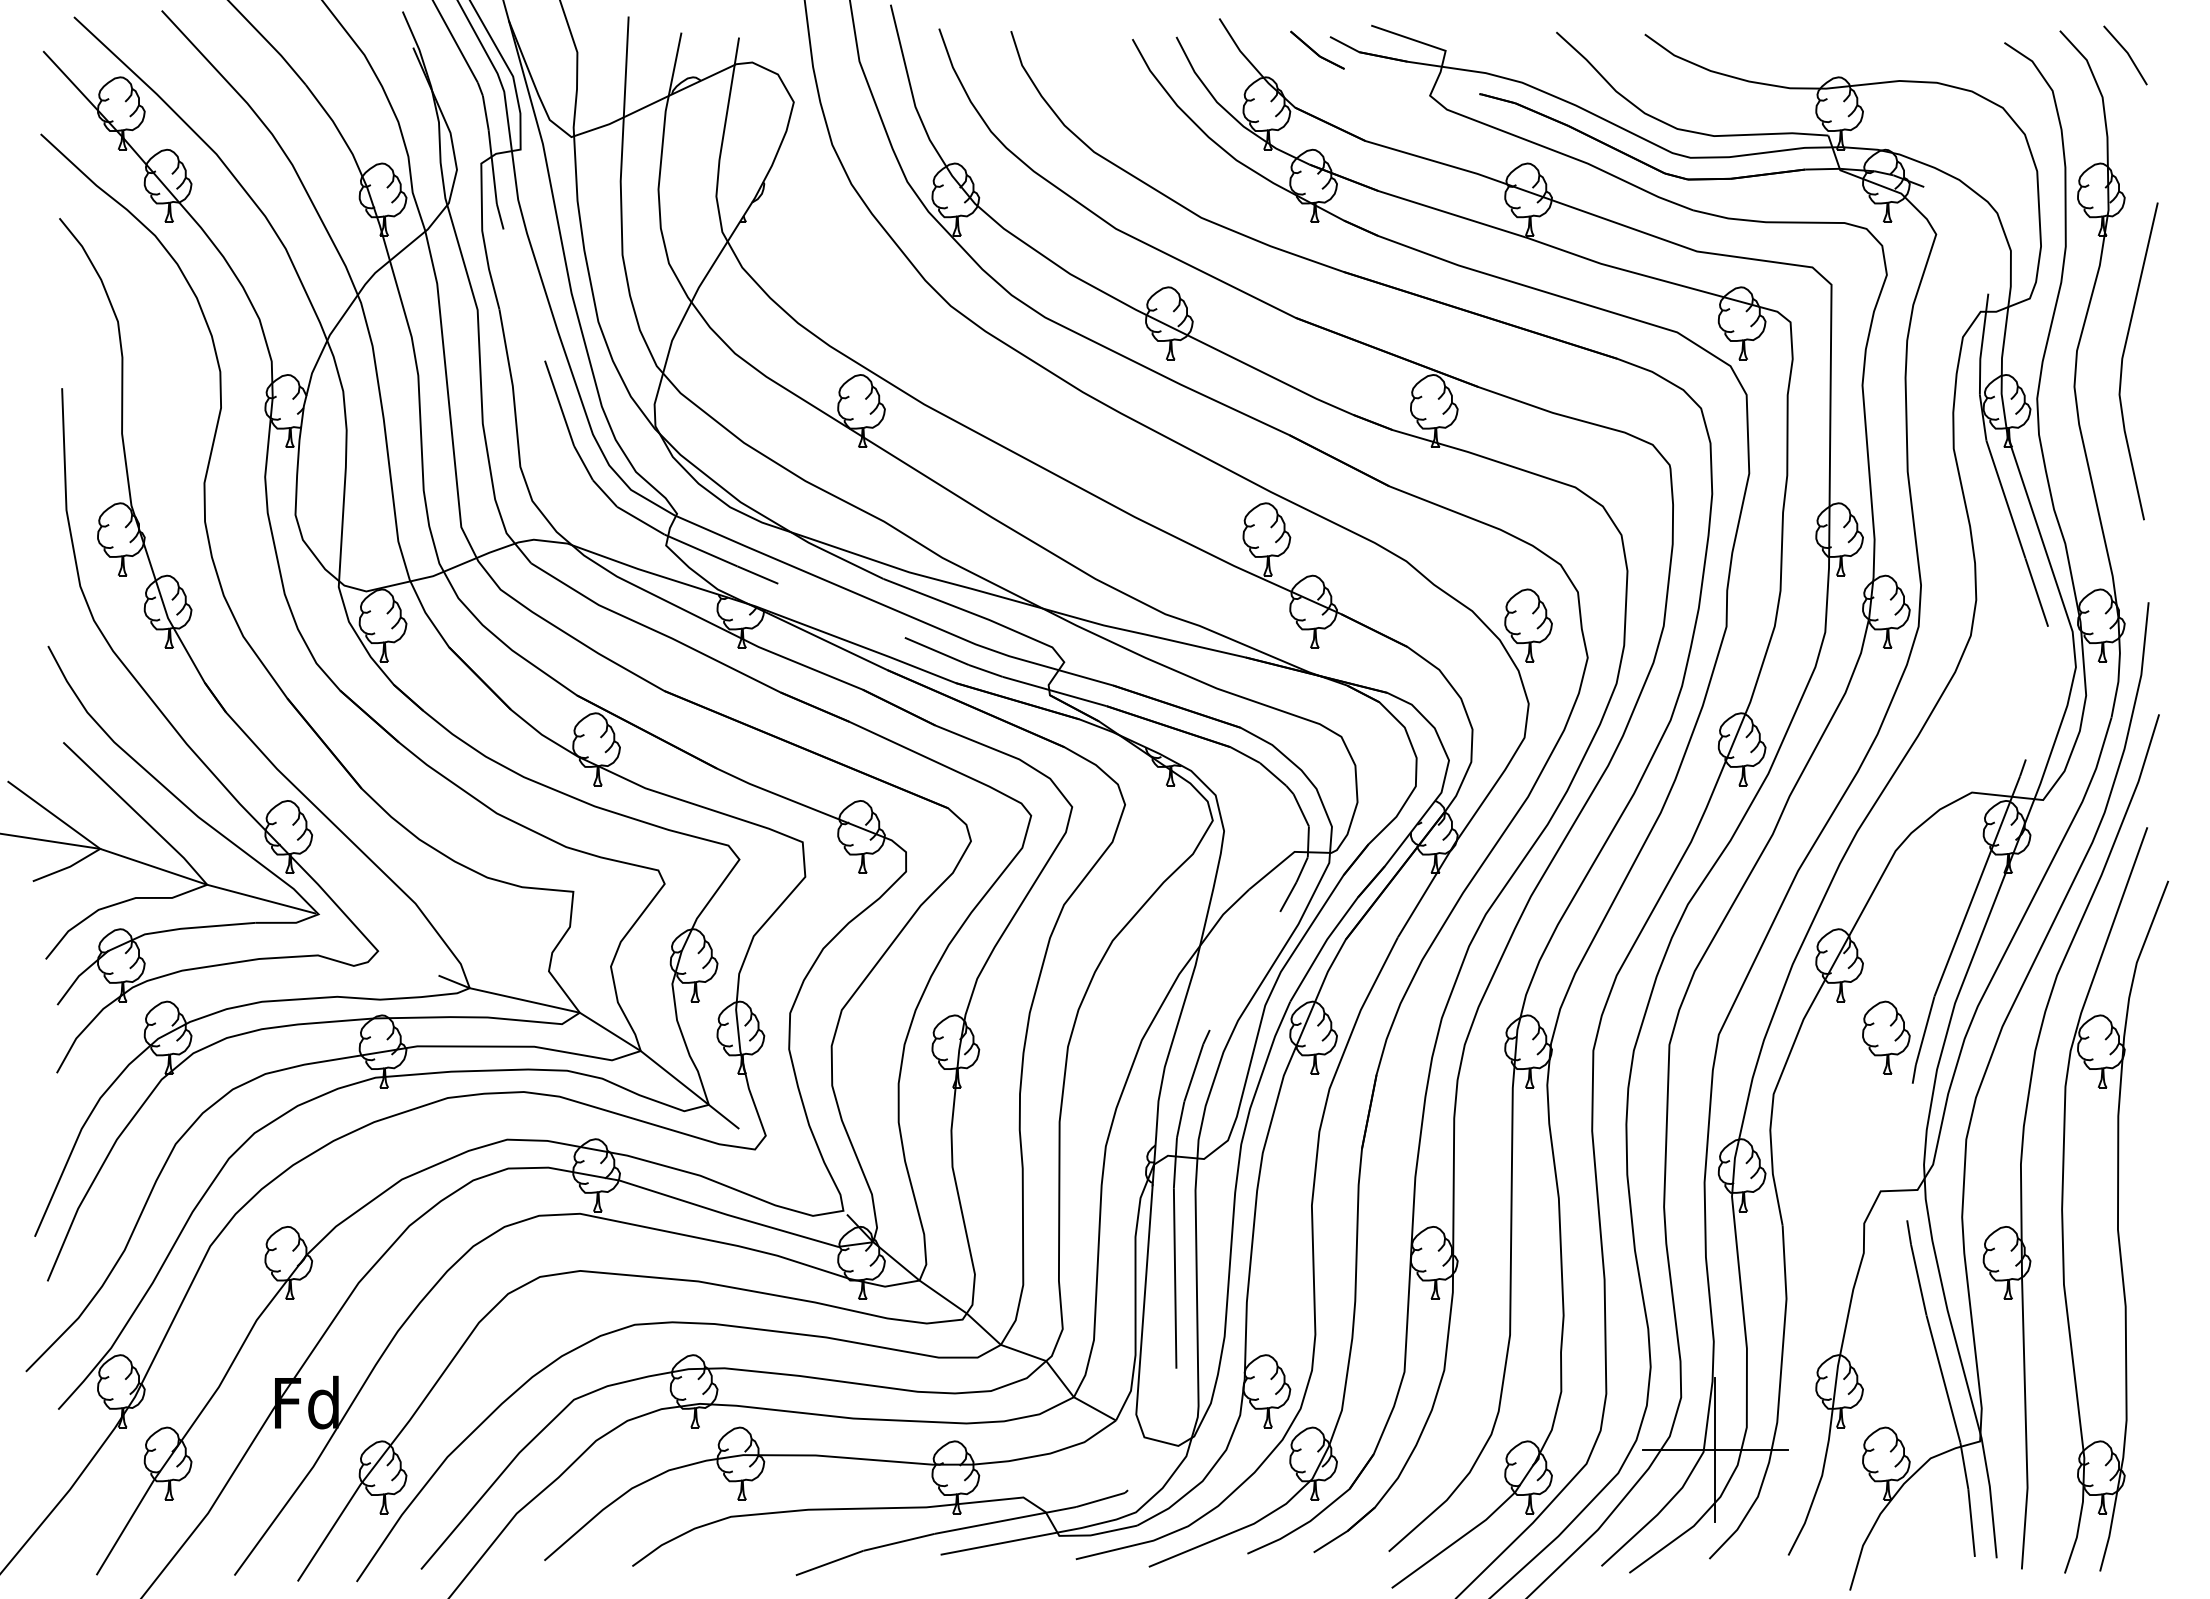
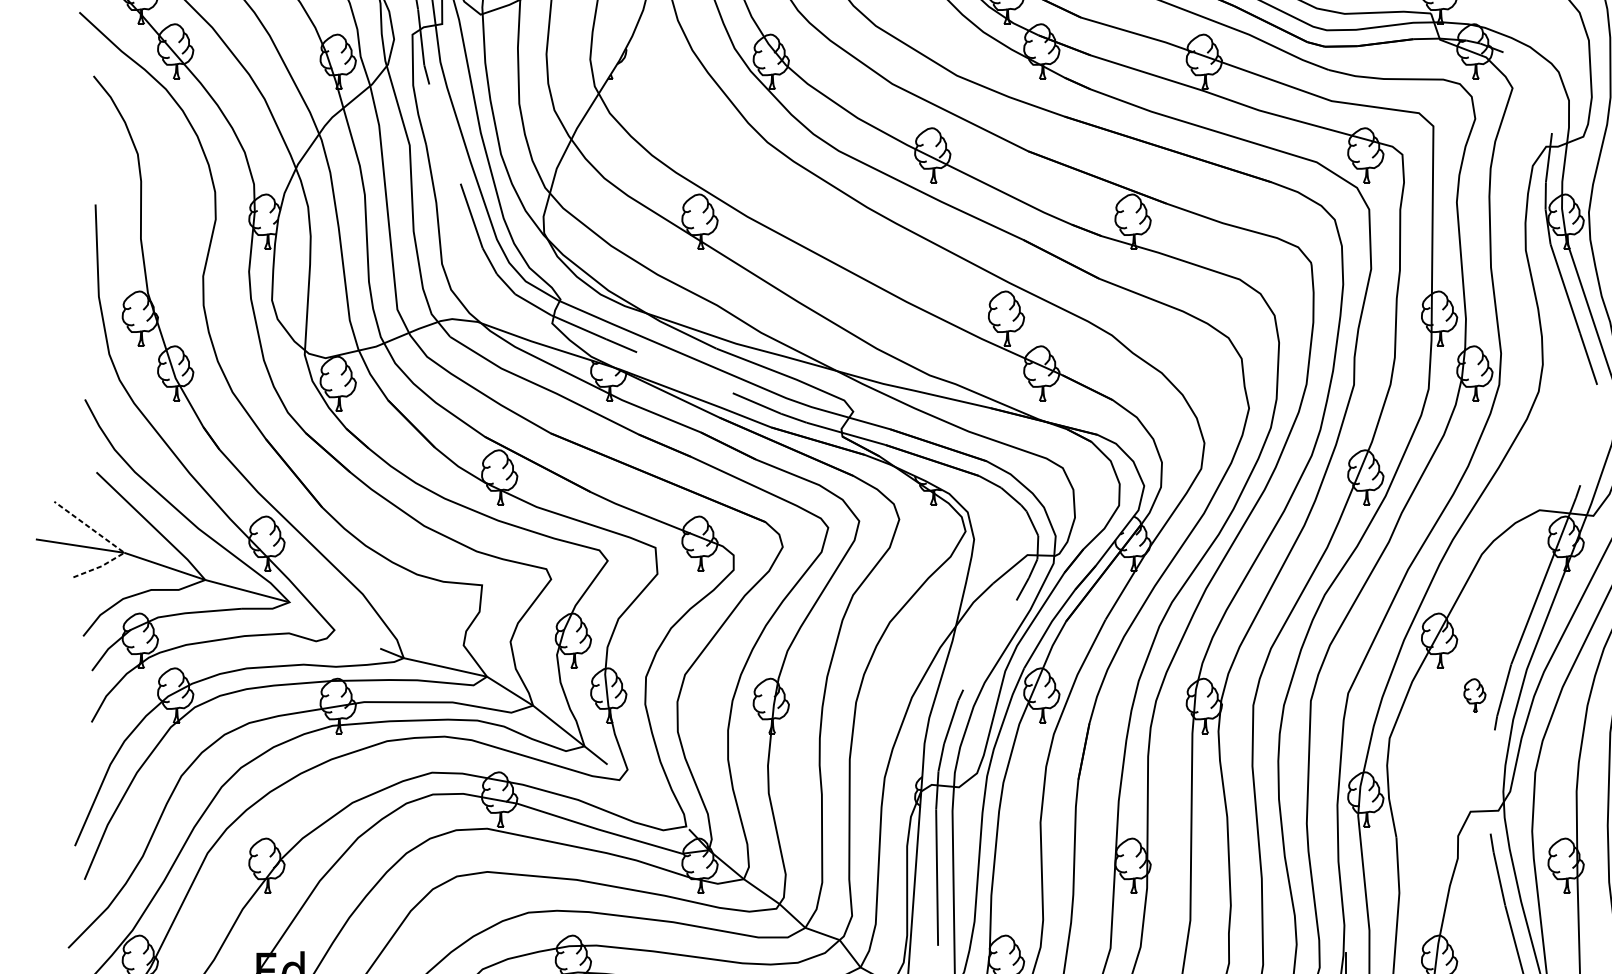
part: (1528, 625) -> (1204, 383), removed
line: (84, 837) -> (112, 544), solid -> dashed
part: (1886, 1037) -> (1474, 695), size x0.6

